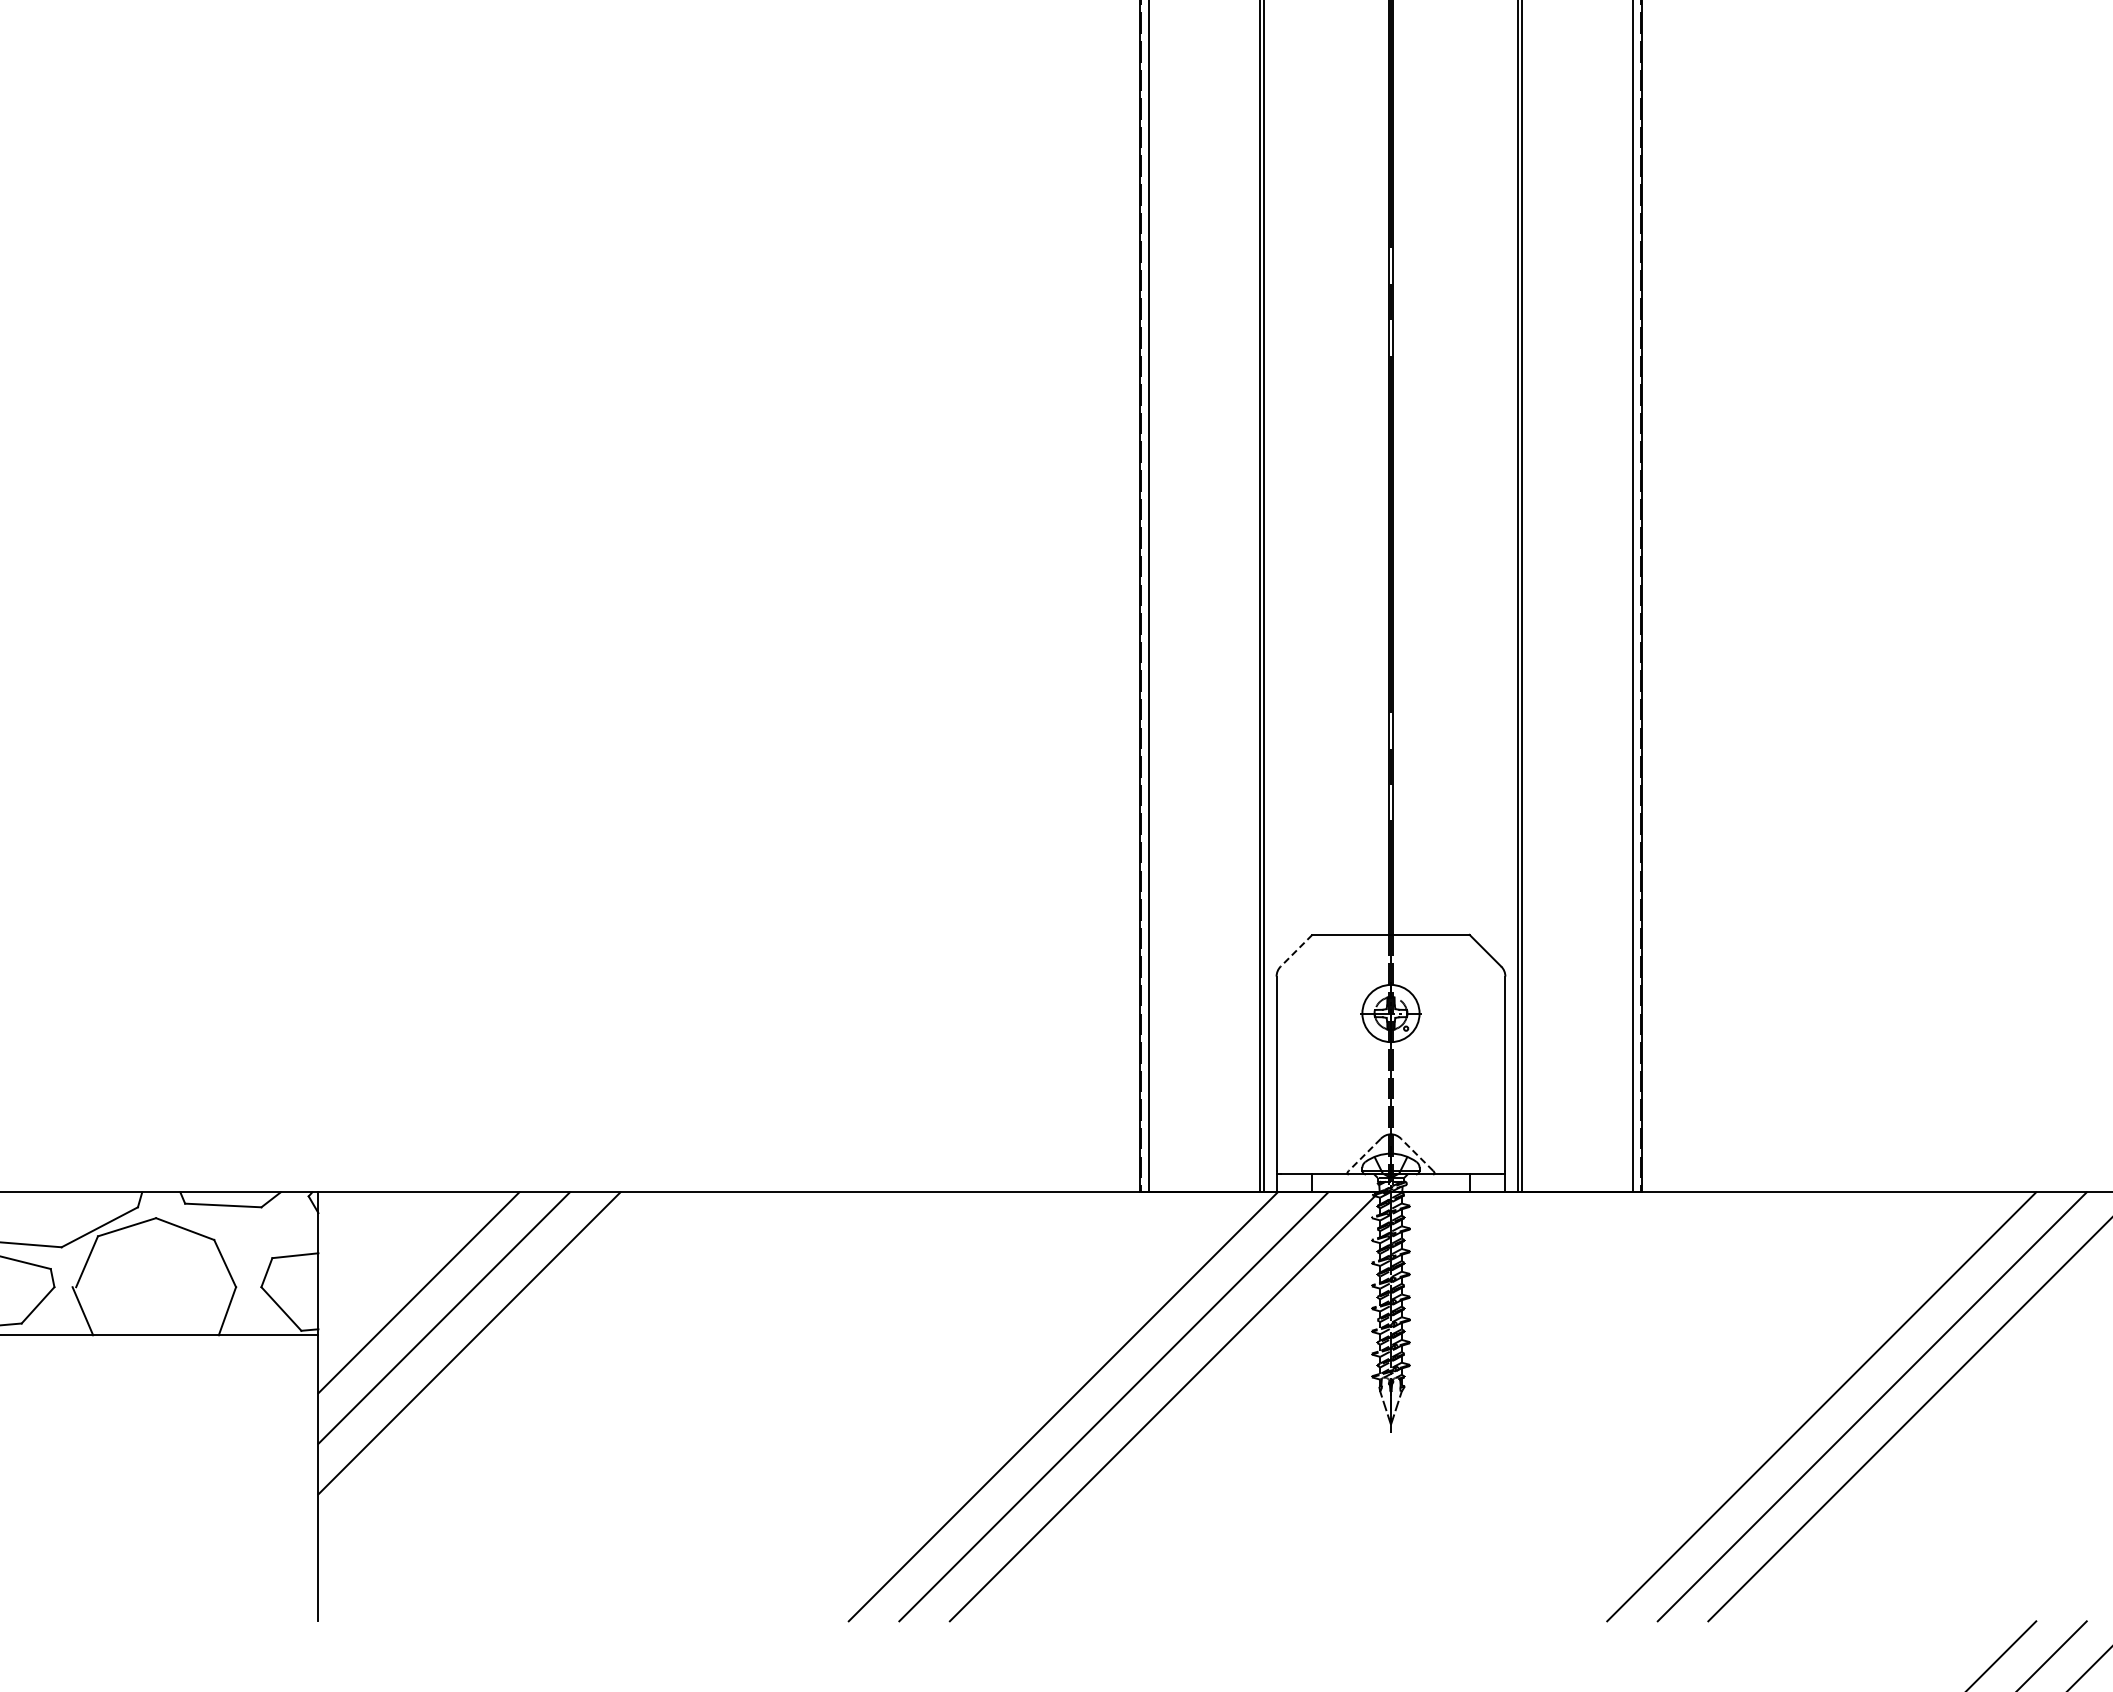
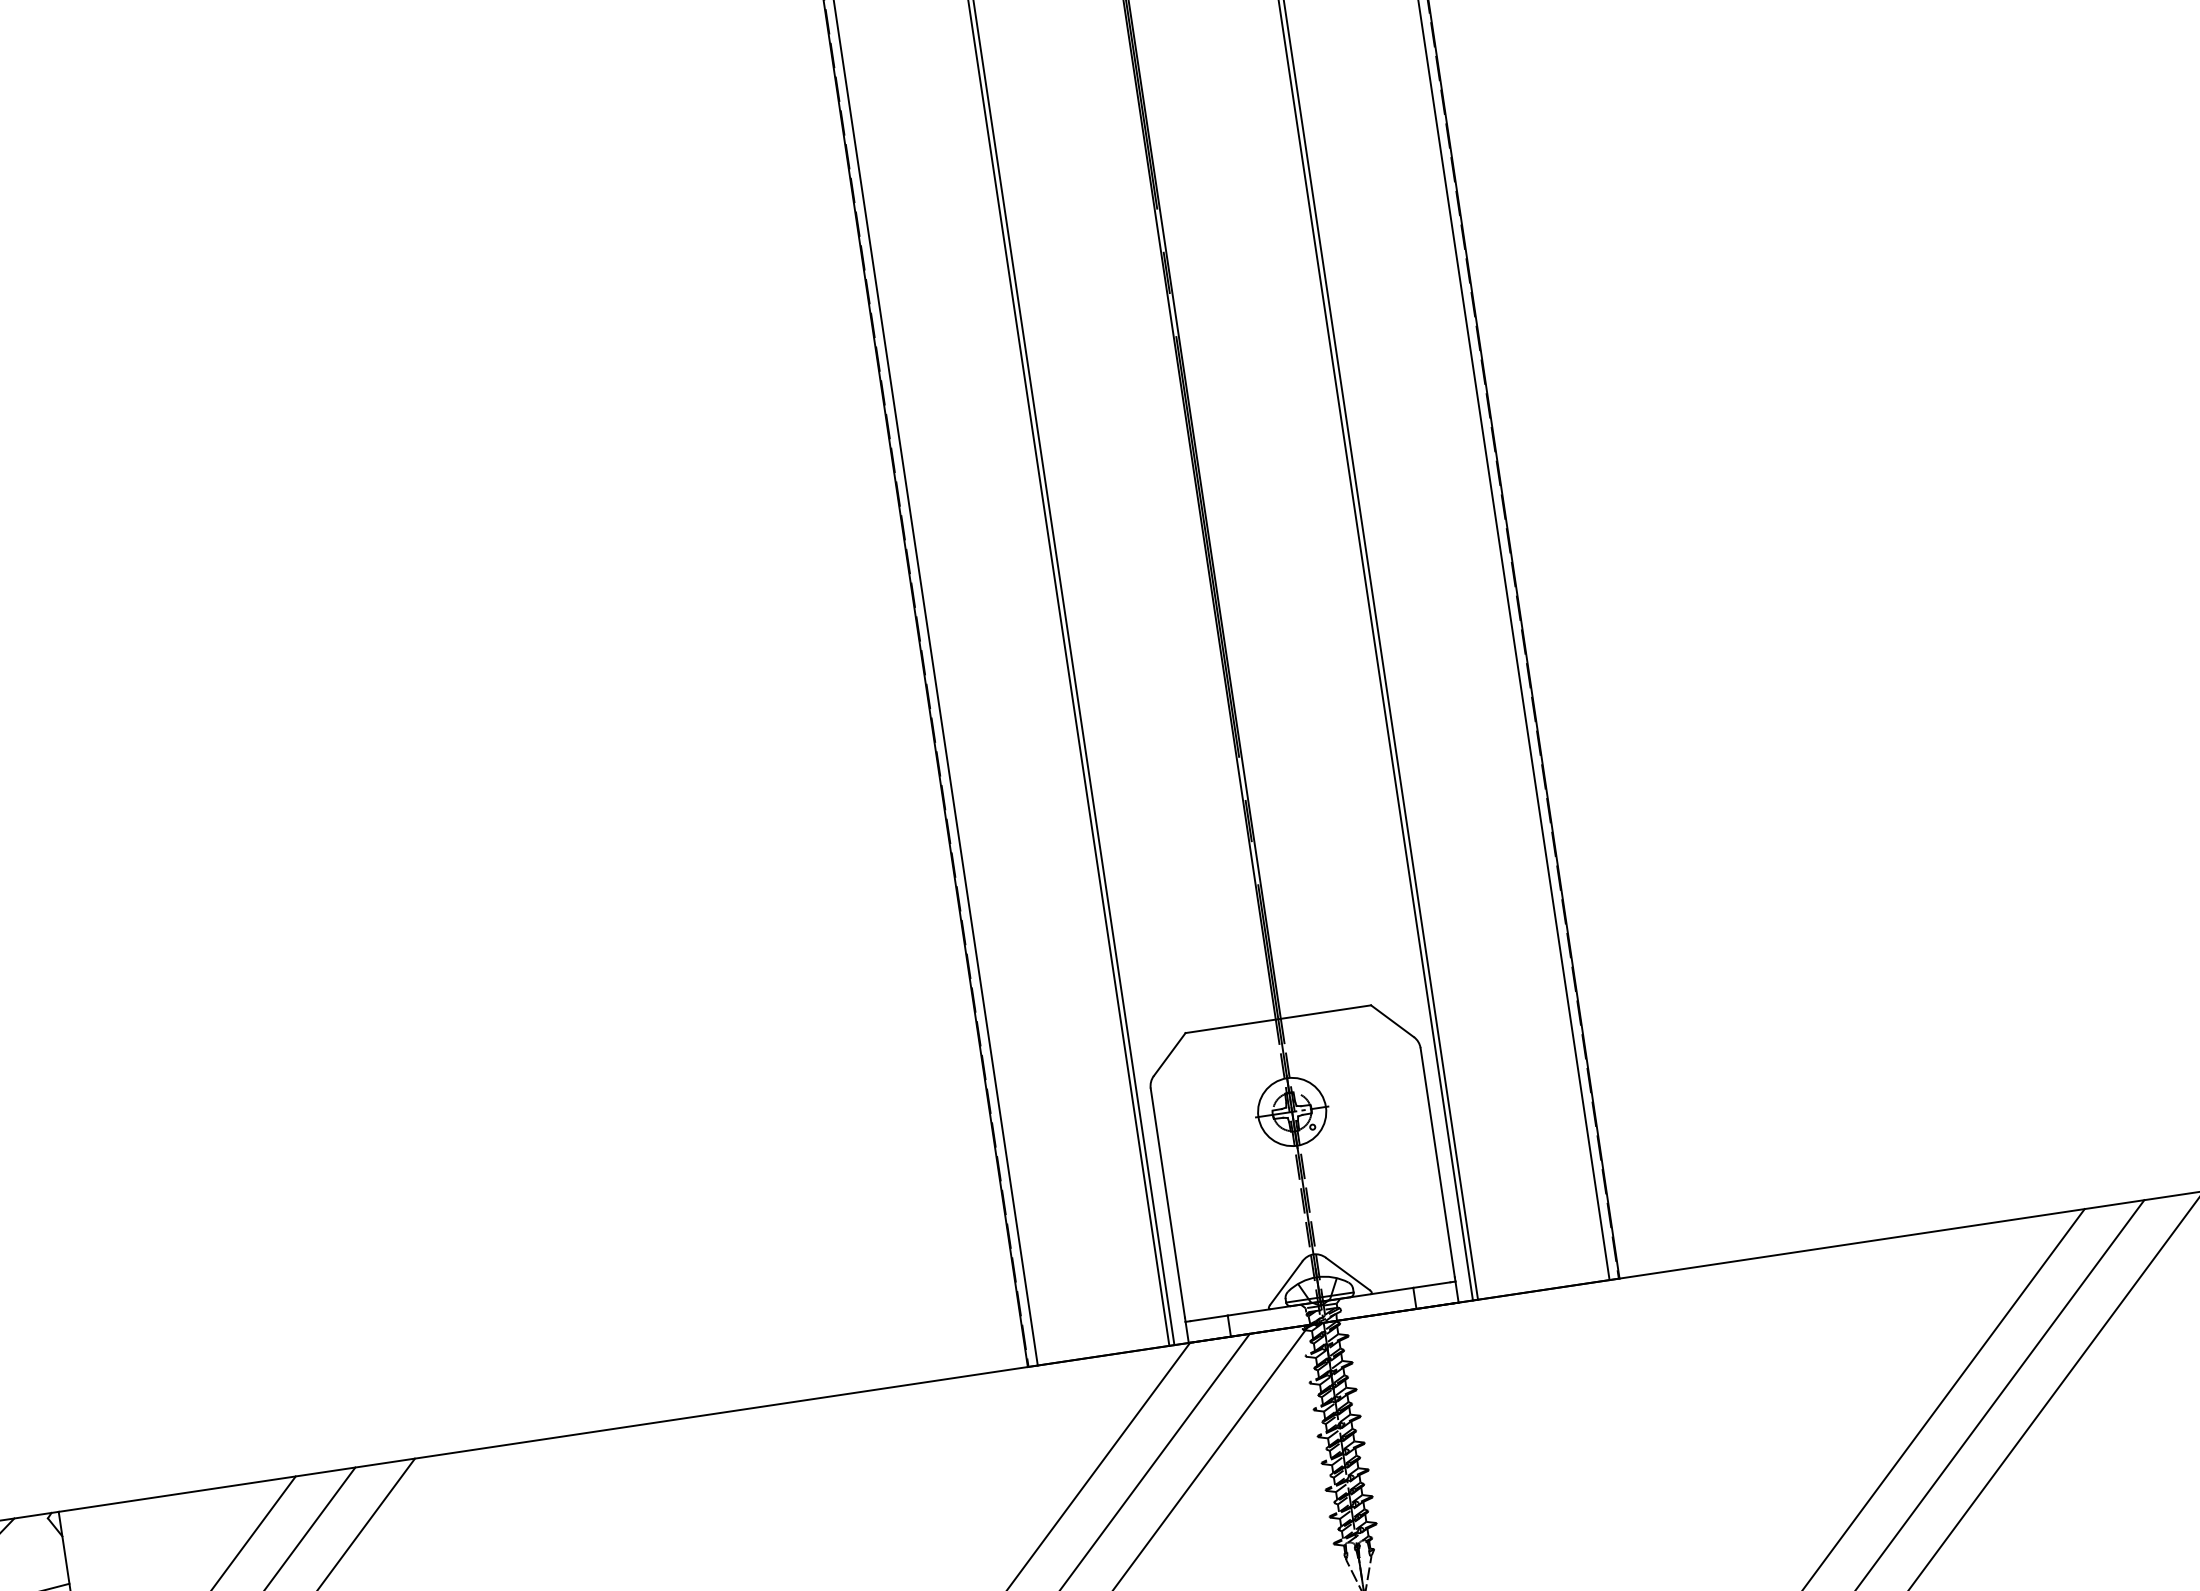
line: (1296, 951) -> (1169, 1055), dashed -> solid
line: (1364, 1154) -> (1285, 1282), dashed -> solid
line: (1417, 1154) -> (1348, 1273), dashed -> solid

